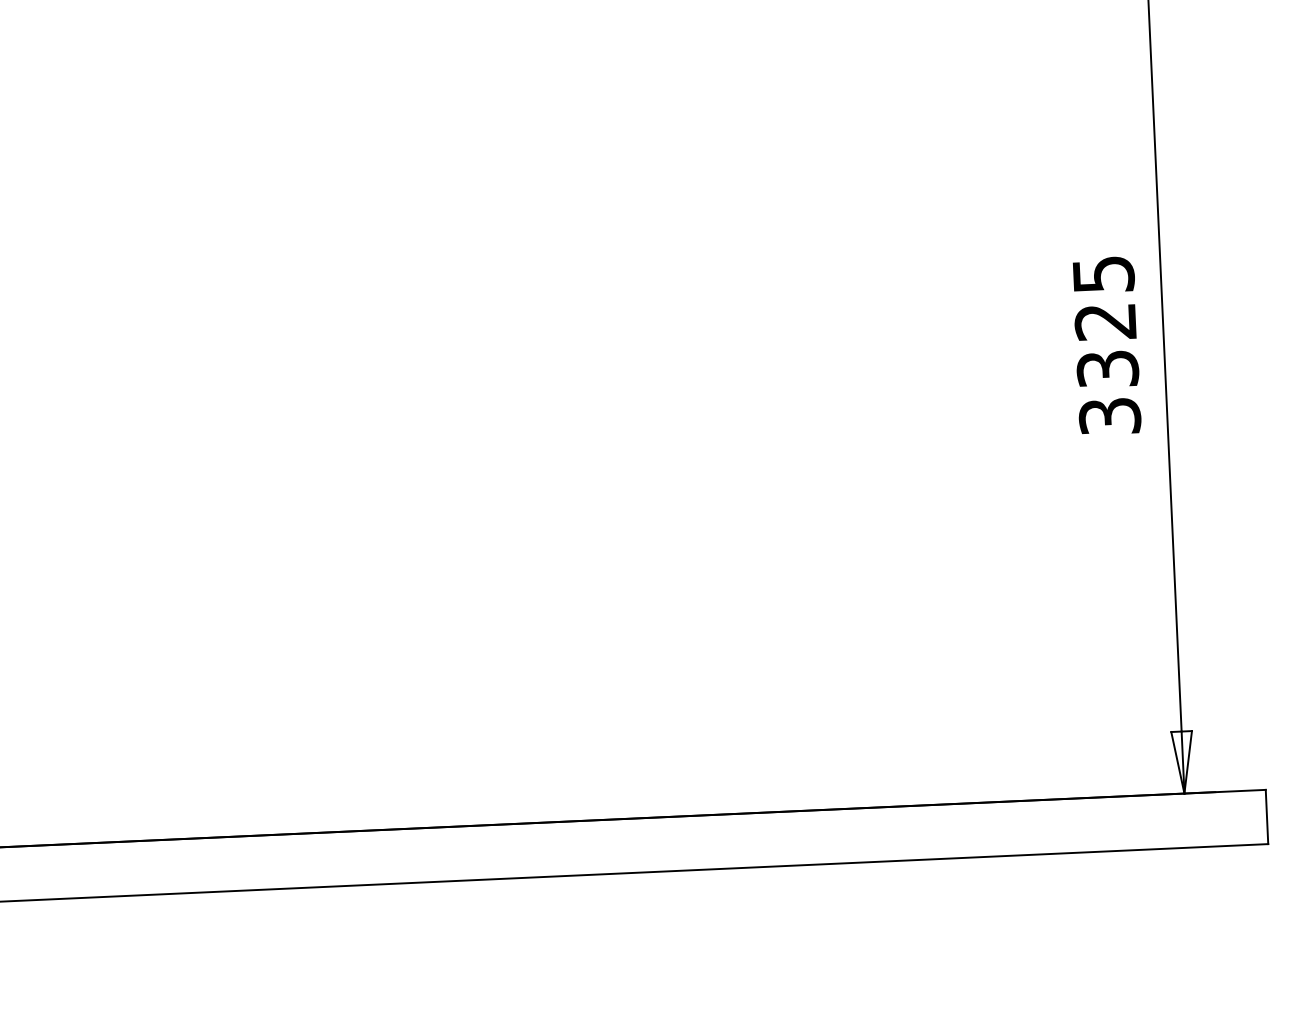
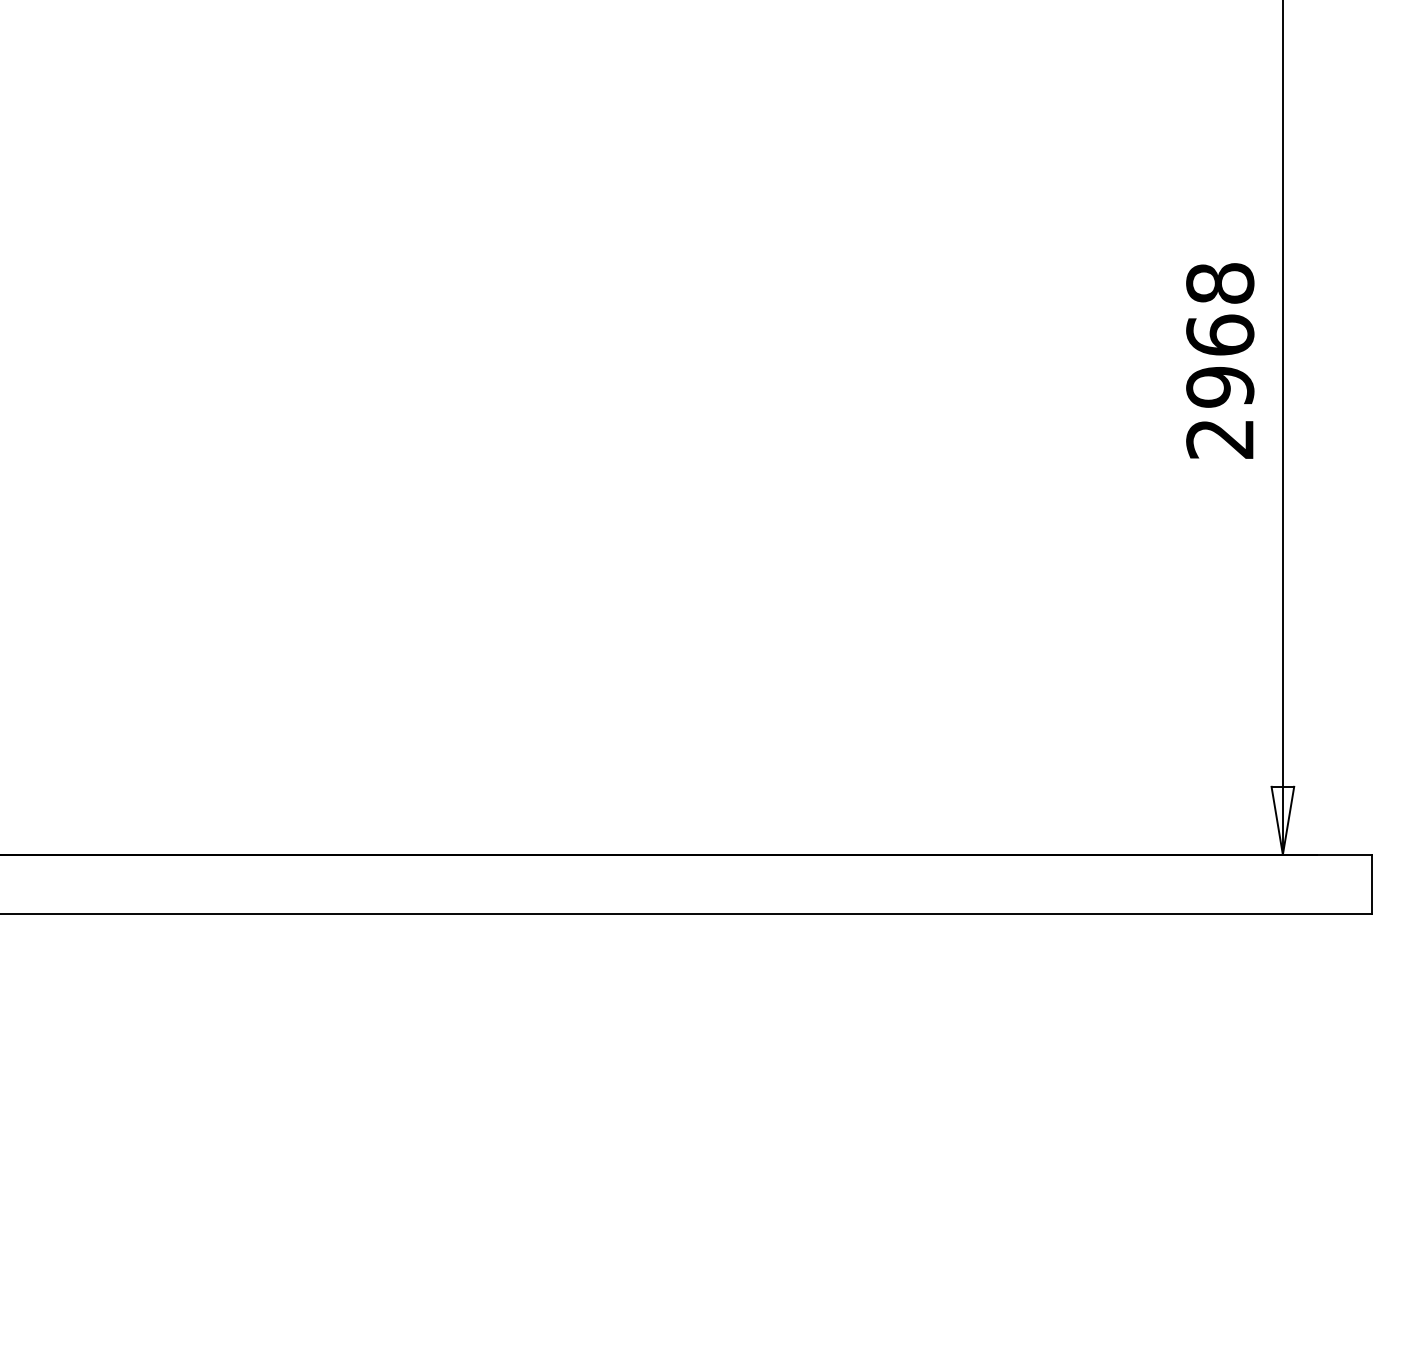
text: (1106, 344) -> (1220, 360), 3325 -> 2968

